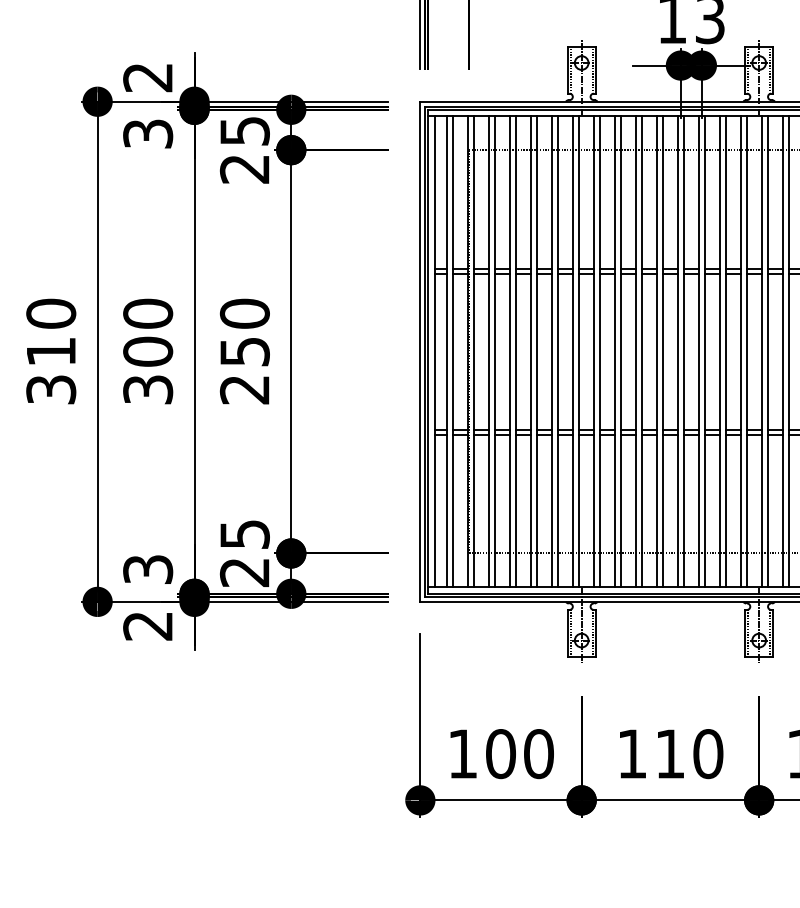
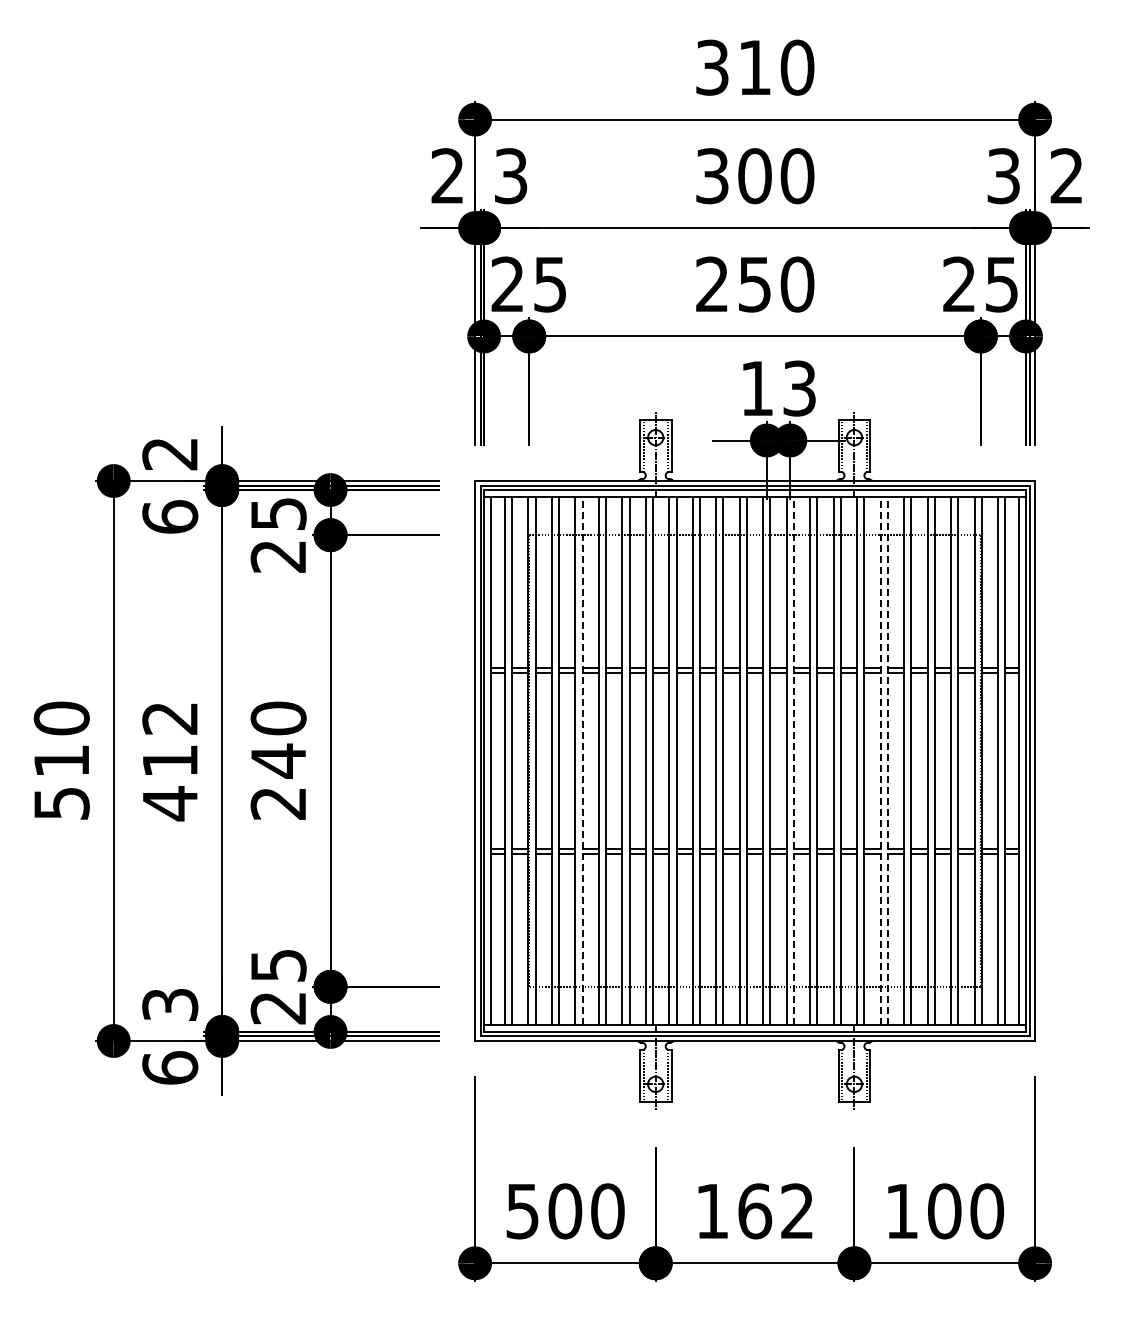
text: (148, 133) -> (170, 516), 3 -> 6
text: (244, 351) -> (278, 760), 250 -> 240
text: (148, 352) -> (170, 761), 300 -> 412
line: (516, 352) -> (582, 761), solid -> dashed
line: (704, 352) -> (793, 761), solid -> dashed
line: (782, 352) -> (880, 761), solid -> dashed
line: (788, 352) -> (887, 761), solid -> dashed
text: (50, 389) -> (61, 803), 310 -> 510
text: (148, 625) -> (170, 1067), 2 -> 6
text: (462, 754) -> (522, 1211), 100 -> 500
text: (689, 754) -> (776, 1211), 110 -> 162

